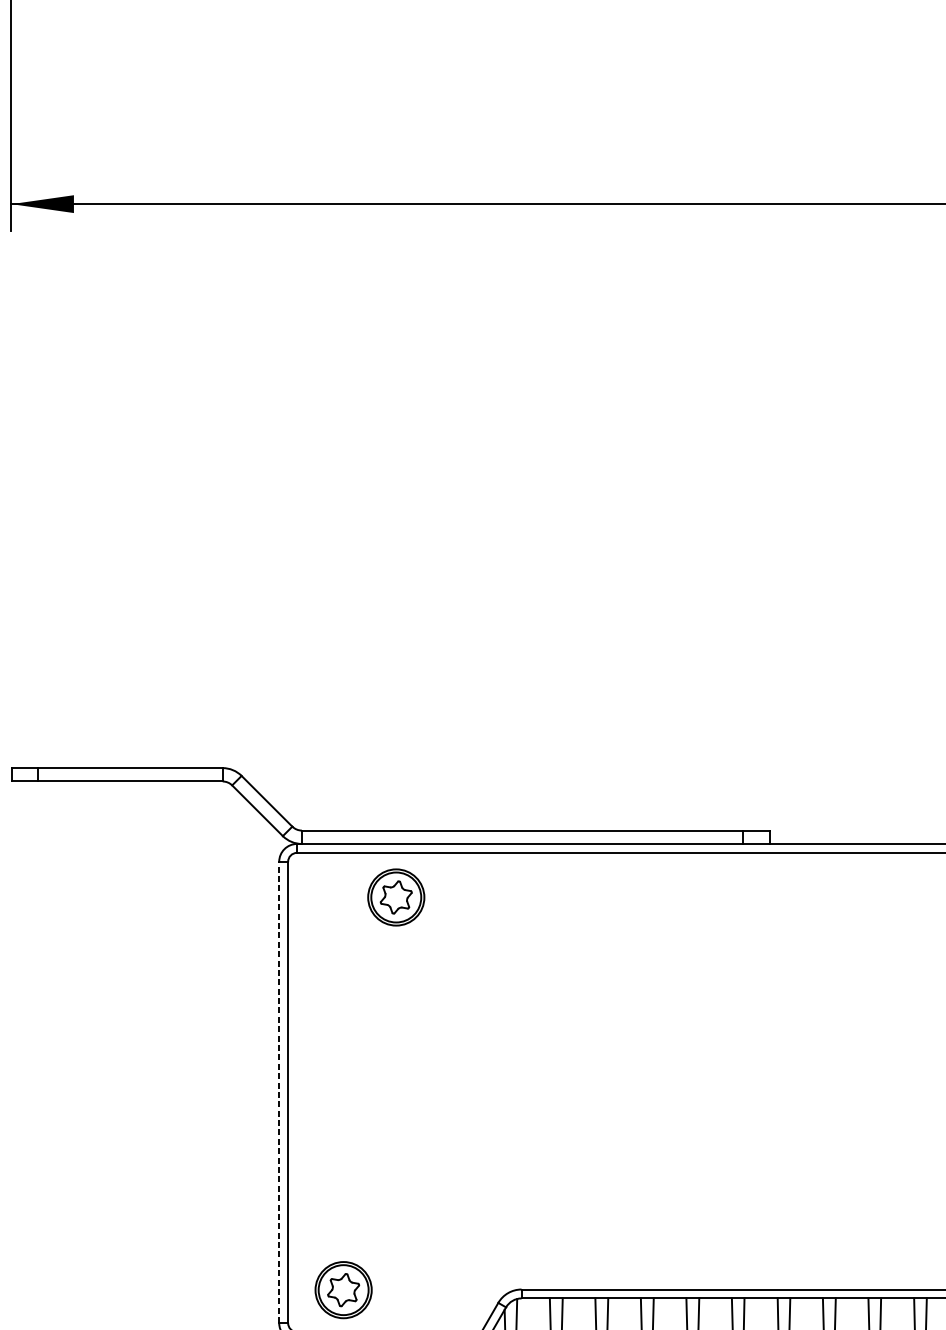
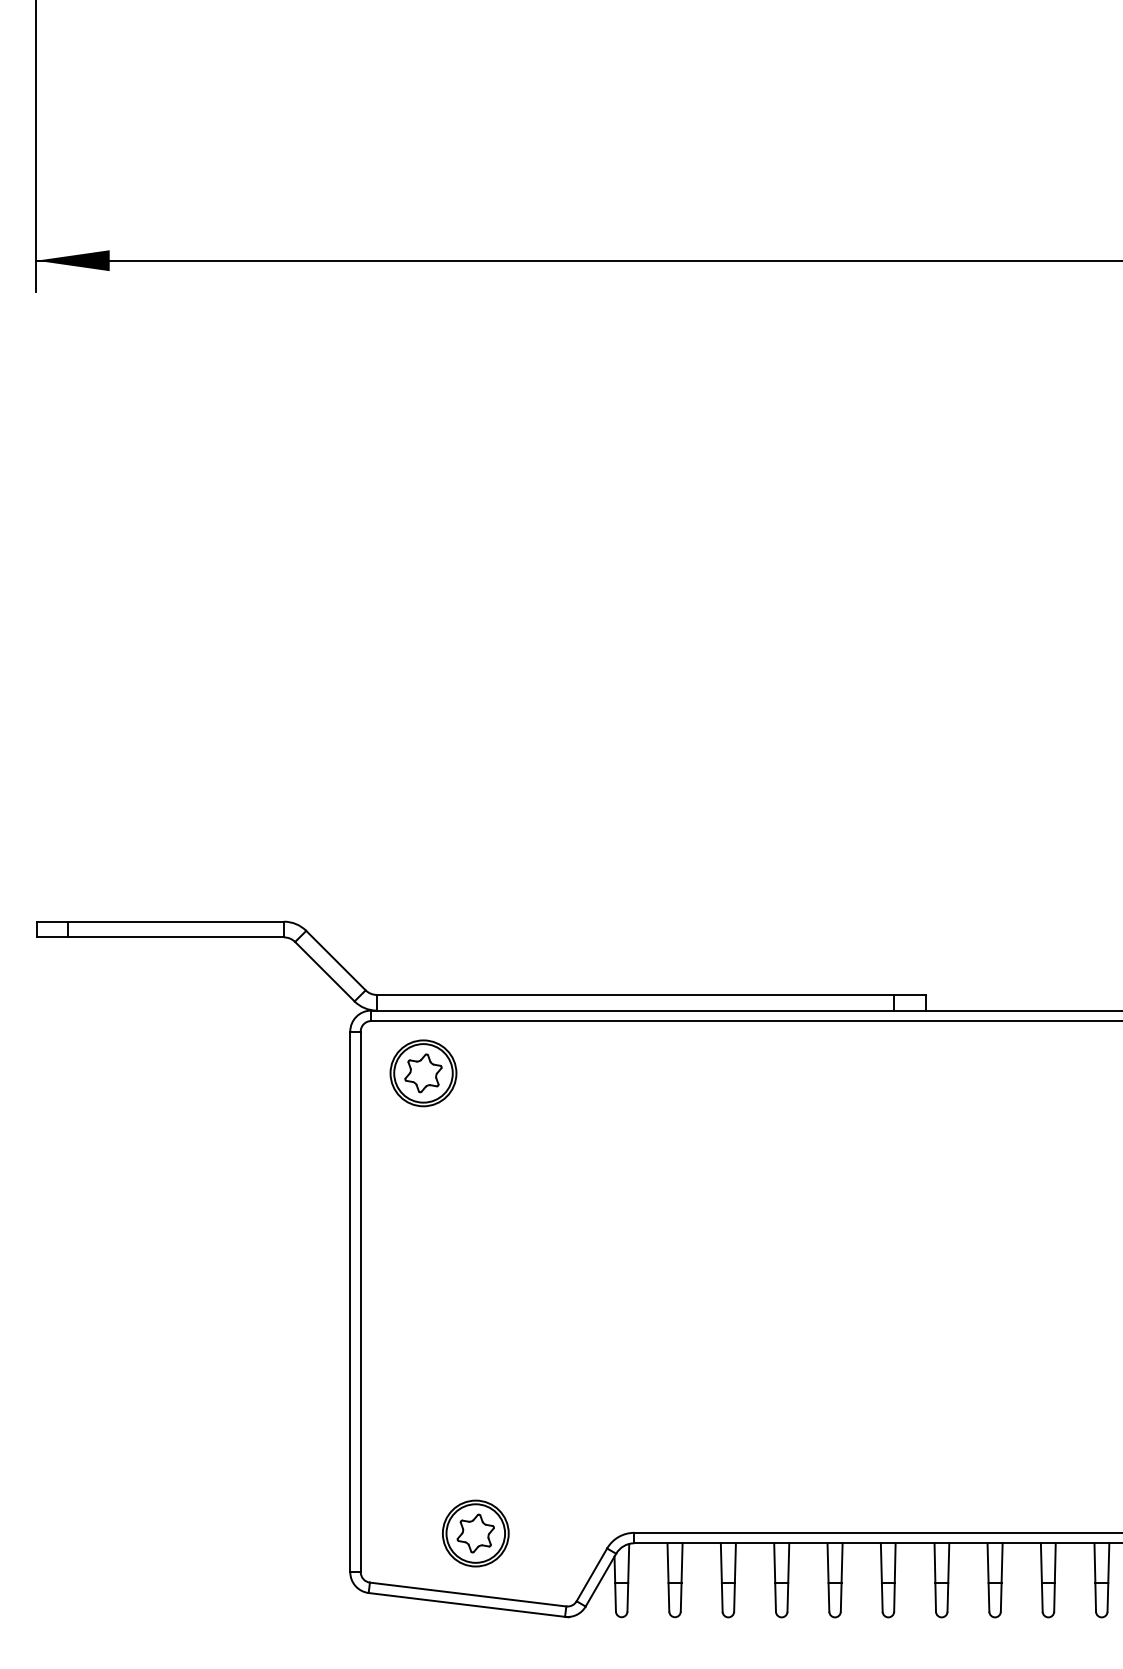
part: (396, 897) -> (423, 1073), moved
line: (279, 1092) -> (350, 1301), dashed -> solid
part: (343, 1290) -> (475, 1533), moved

